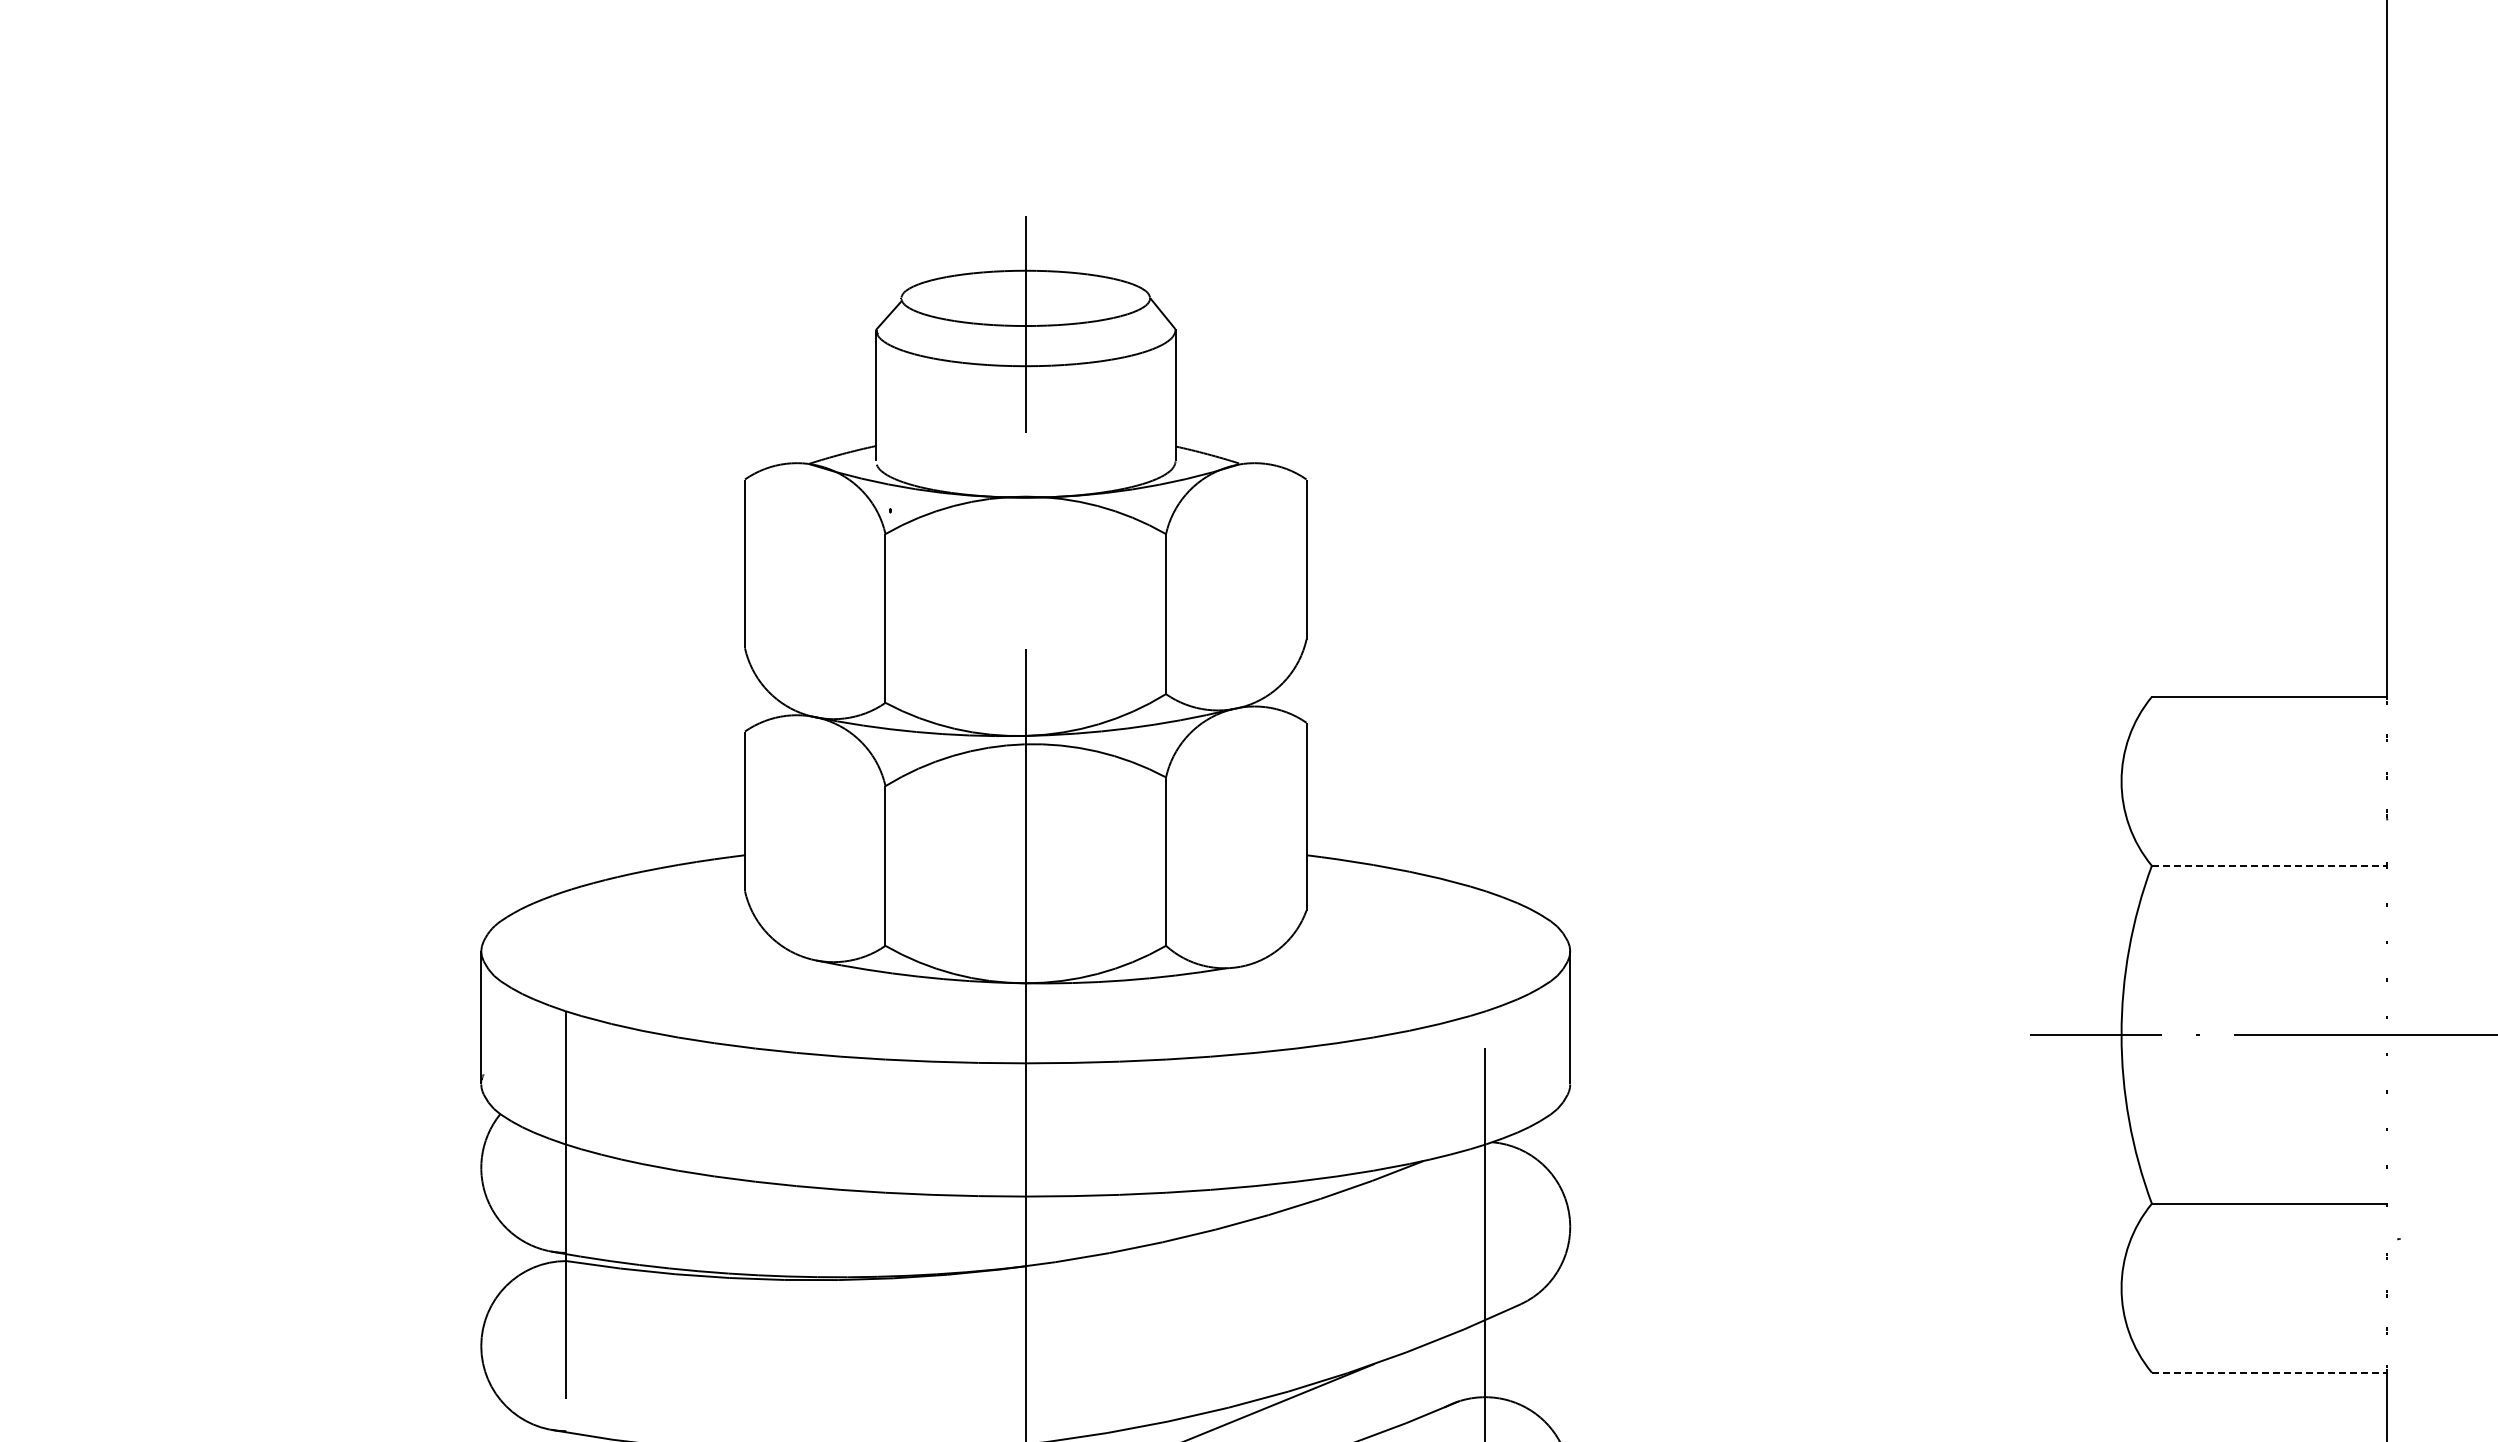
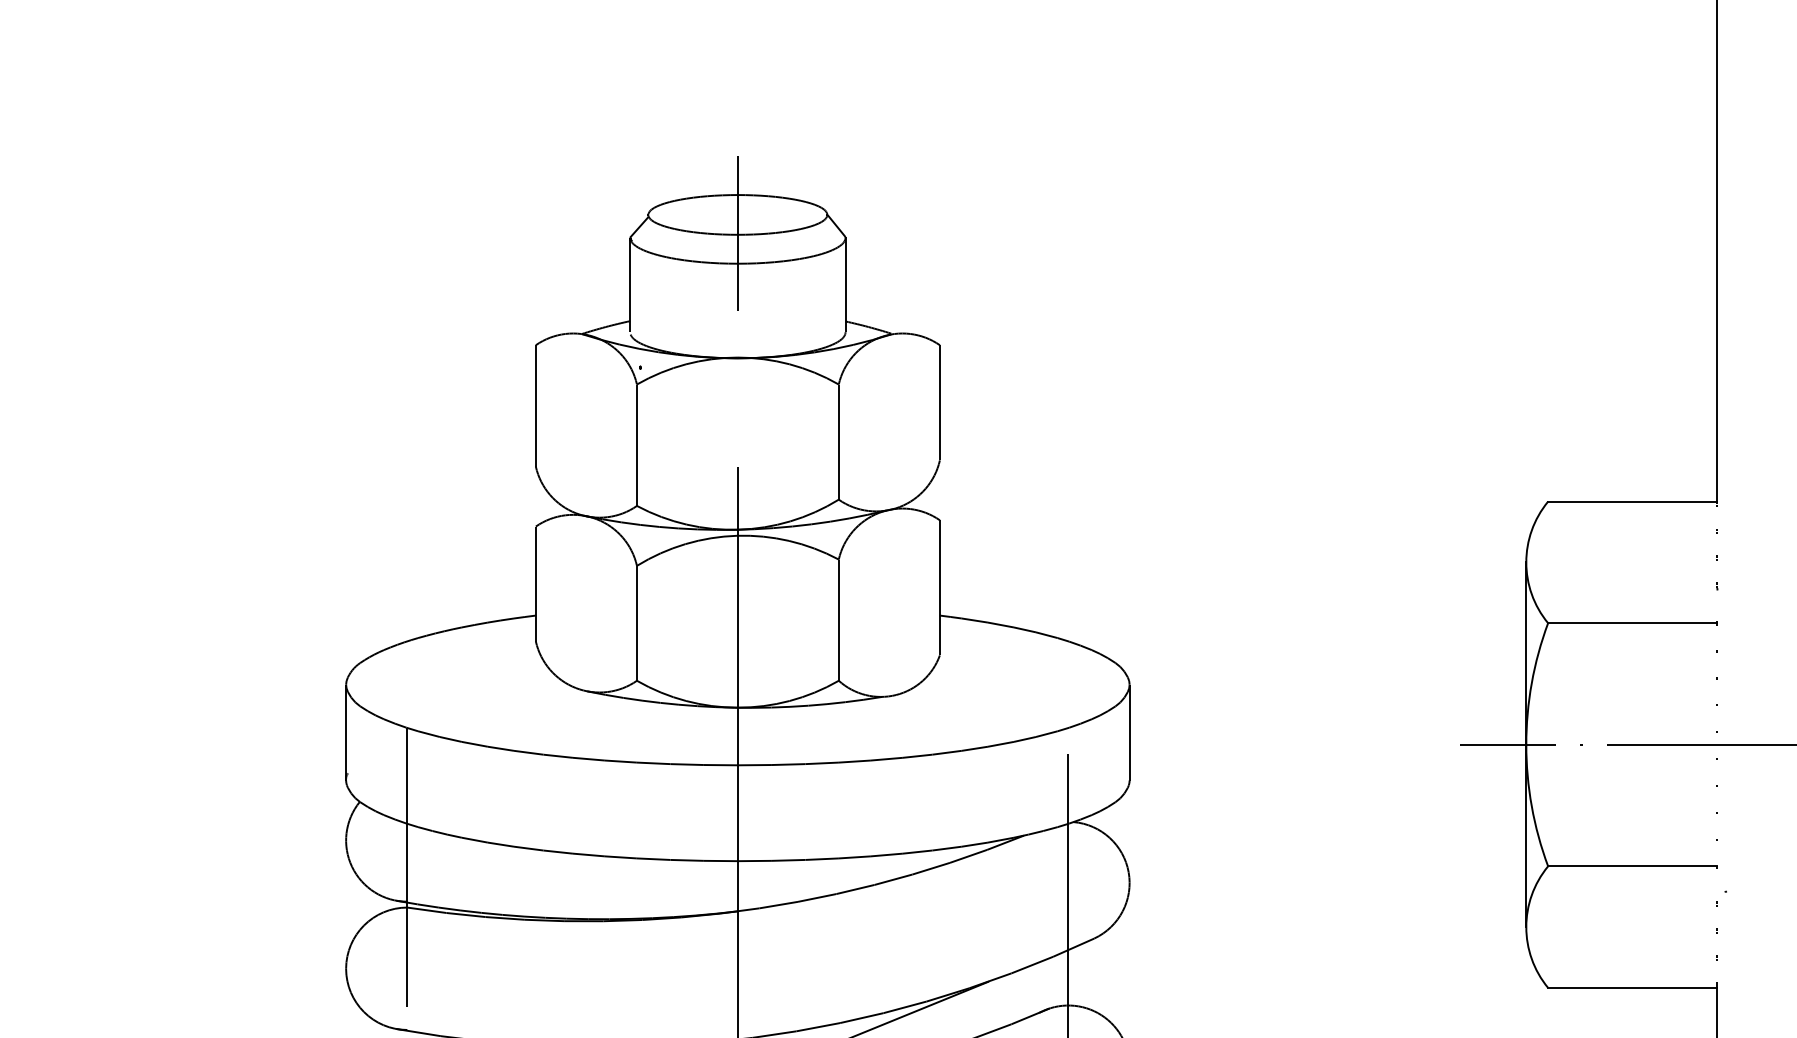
line: (2269, 865) -> (1632, 622), dashed -> solid
line: (2121, 1034) -> (1526, 744), added
line: (2269, 1372) -> (1632, 987), dashed -> solid

